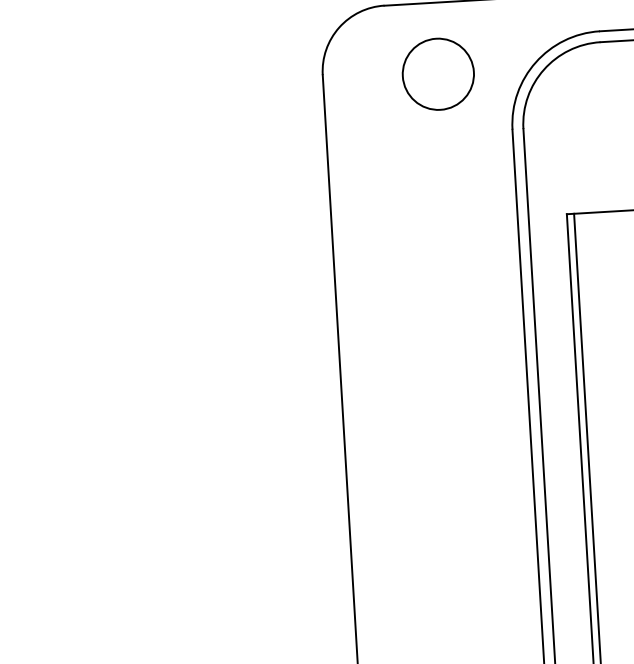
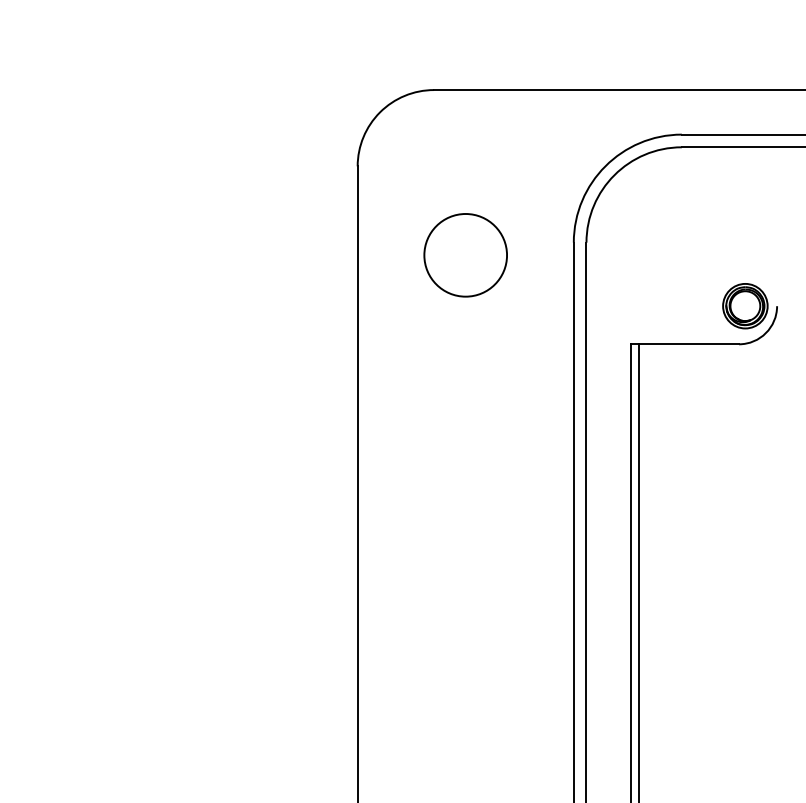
circle: (438, 74) -> (465, 255), moved

